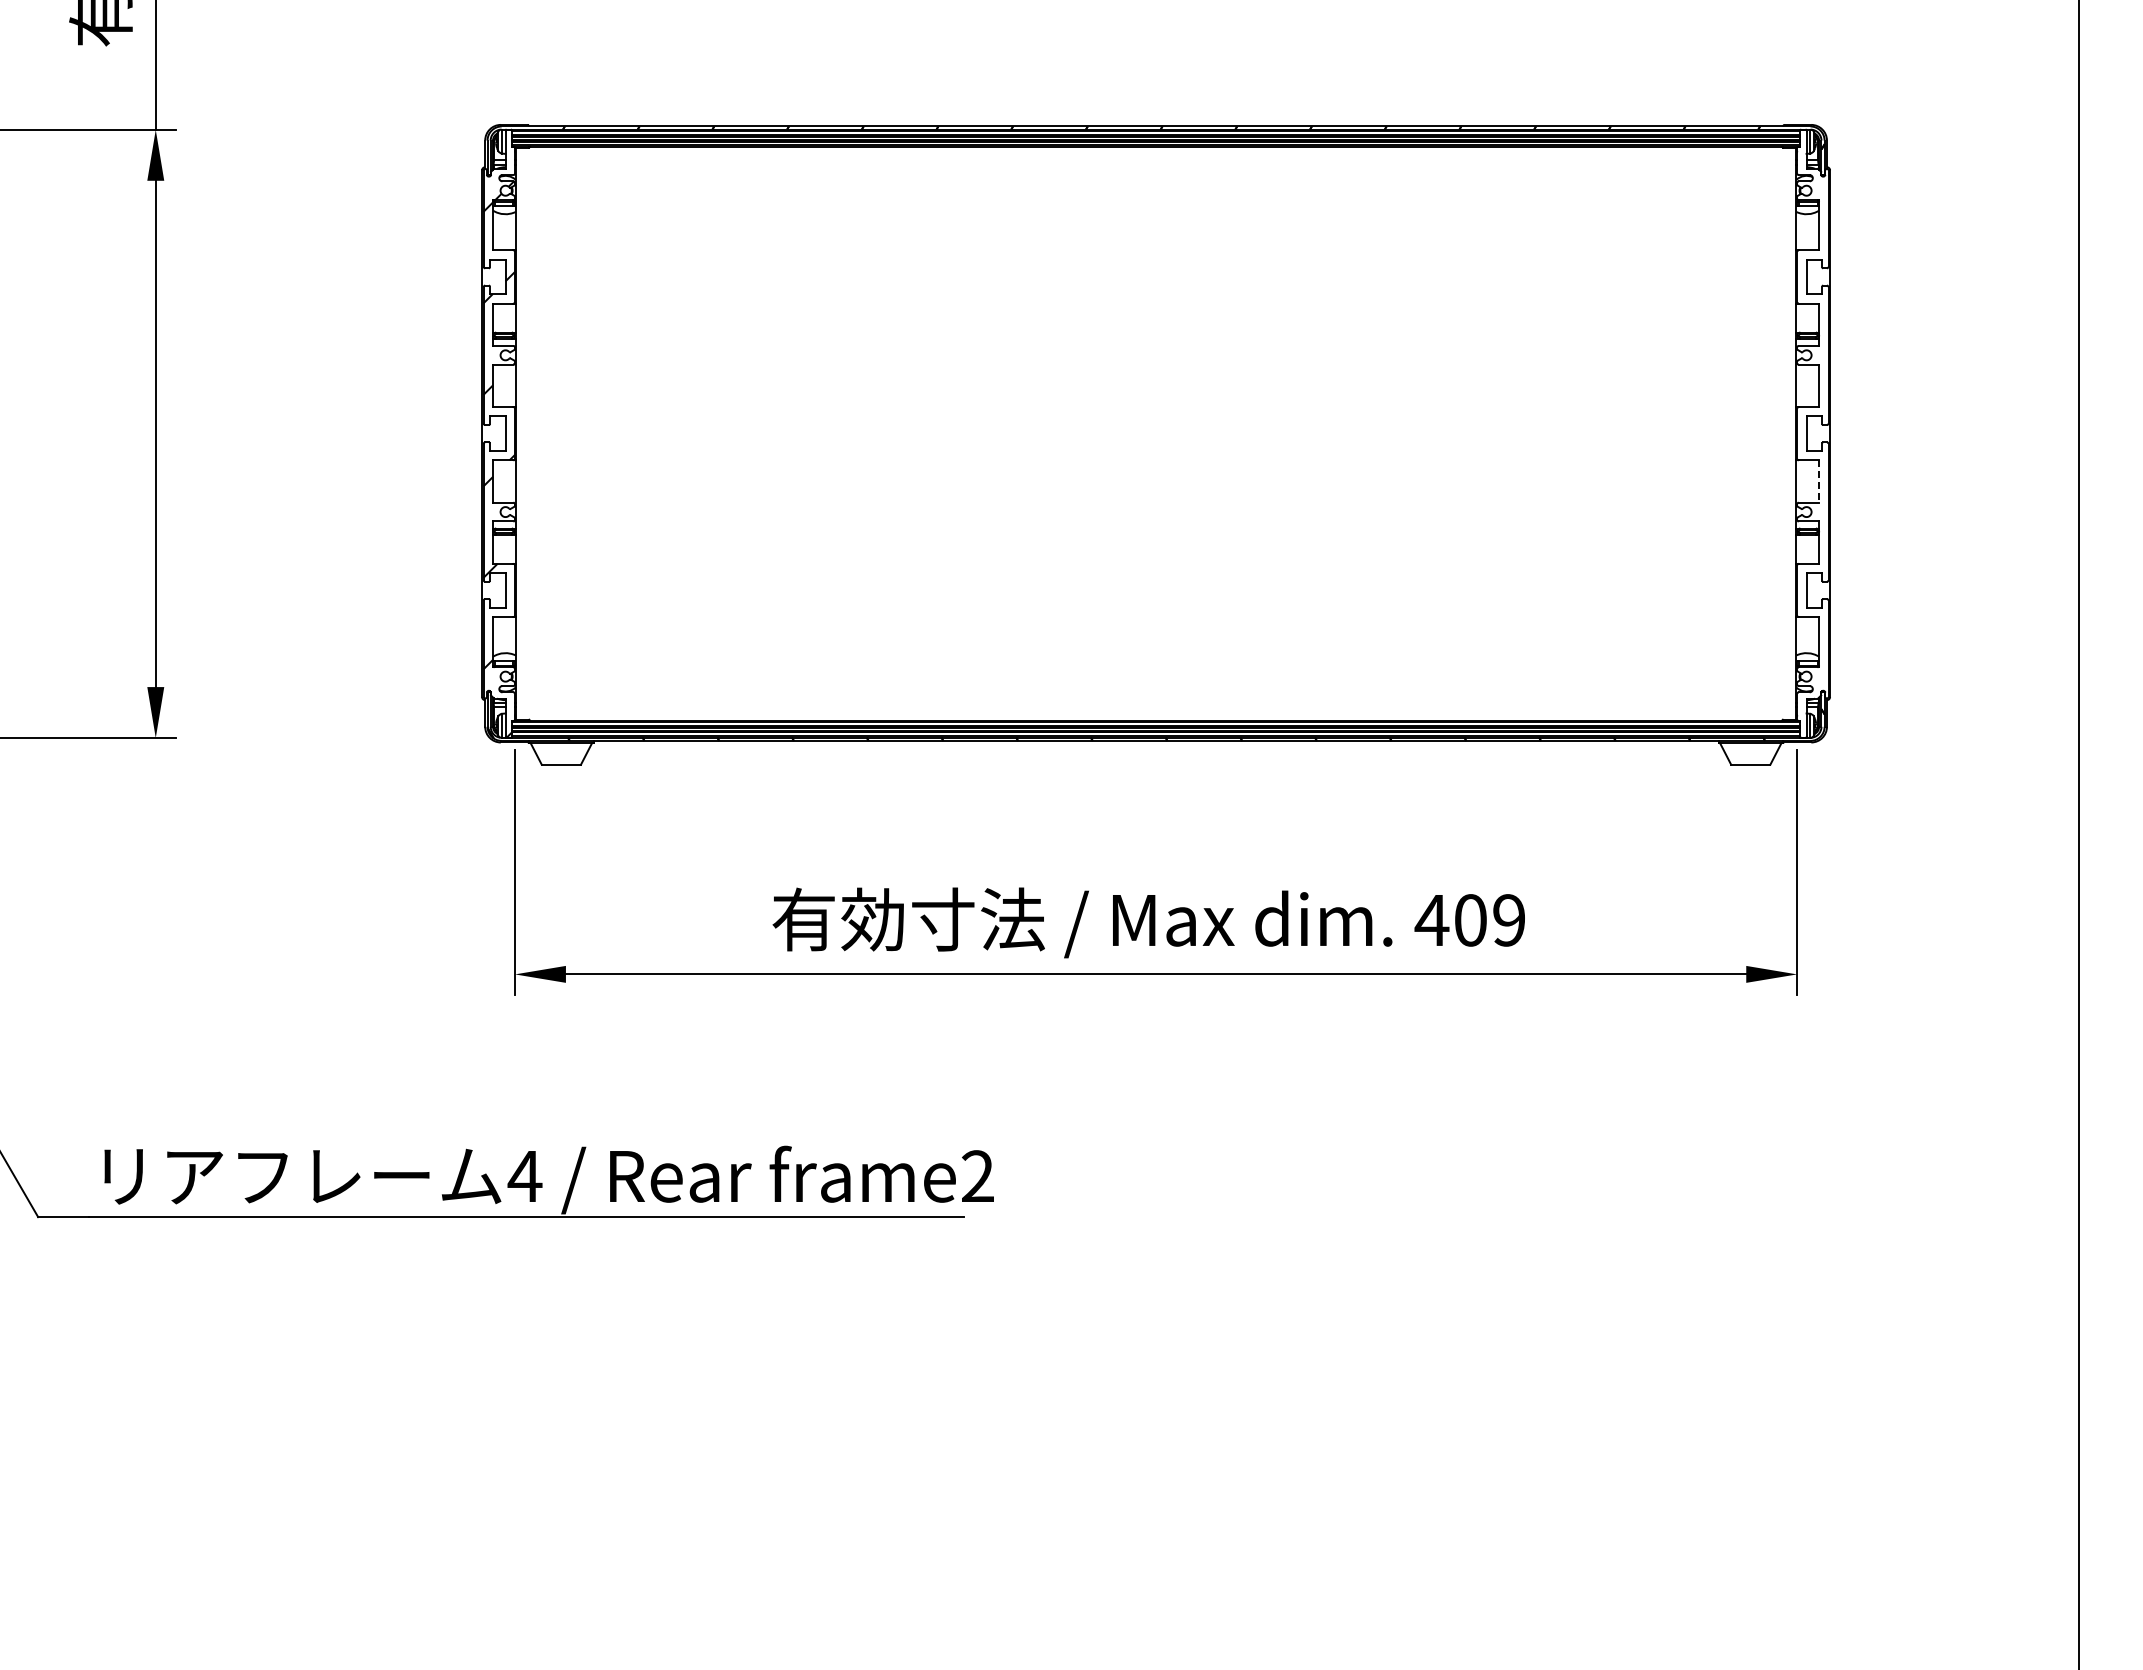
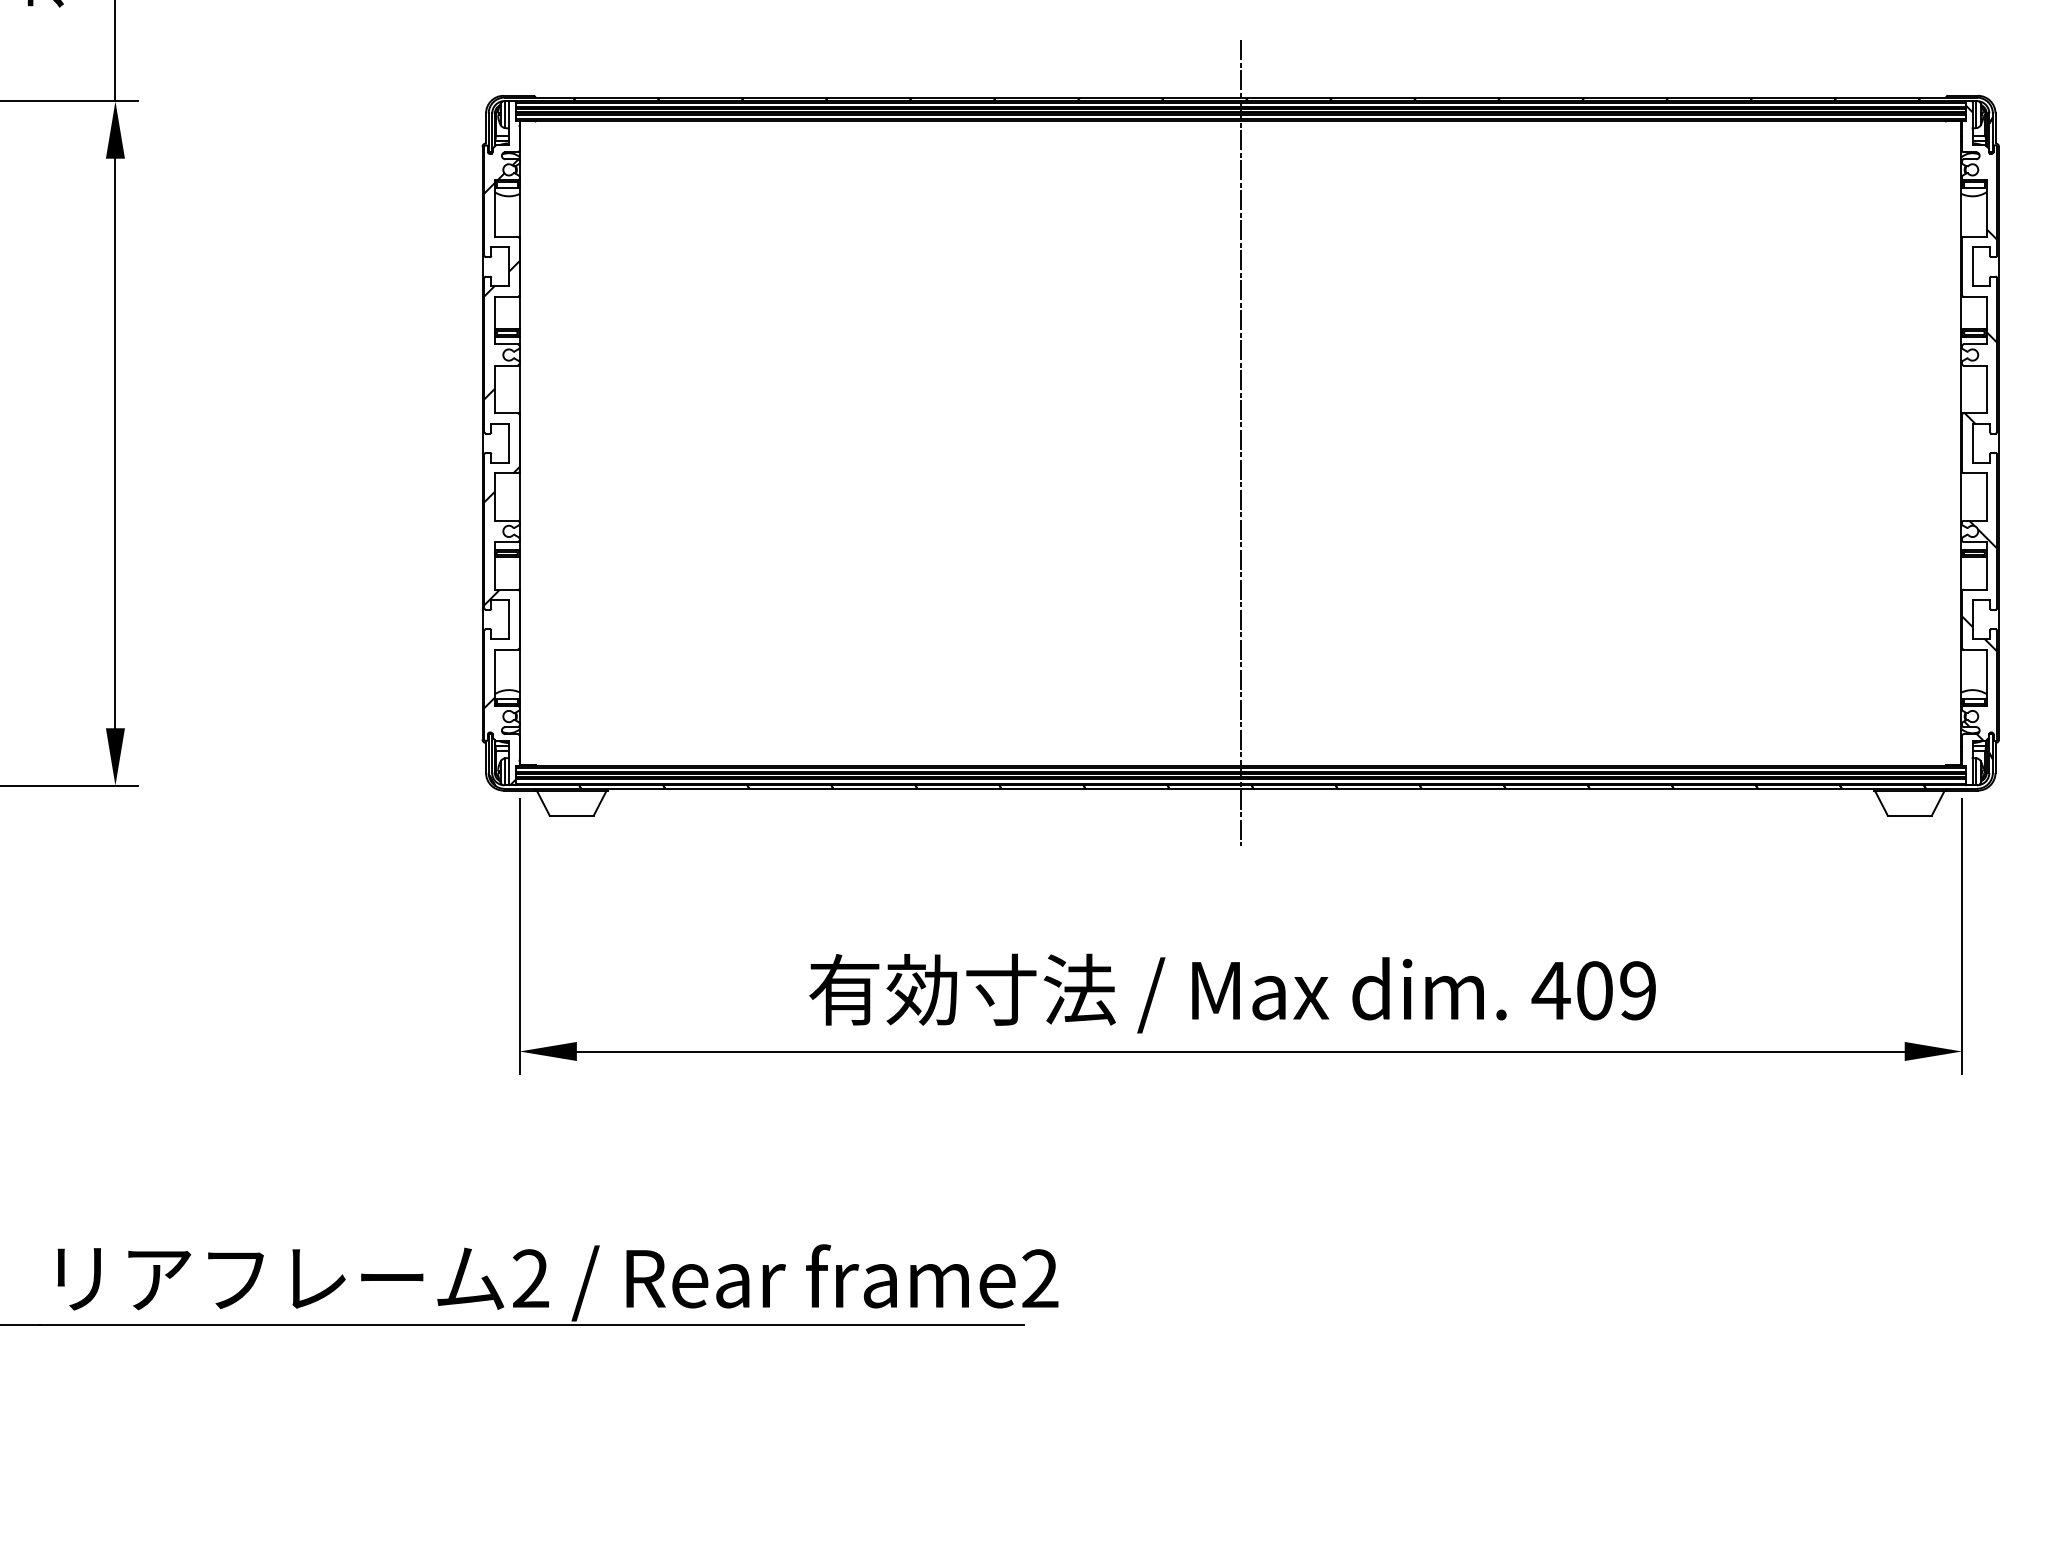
hatch: (1812, 415) -> (1979, 422), added
line: (1156, 433) -> (1241, 442), added
line: (1819, 482) -> (1987, 498), dashed -> solid
text: (524, 1175) -> (530, 1277), 4 -> 2

